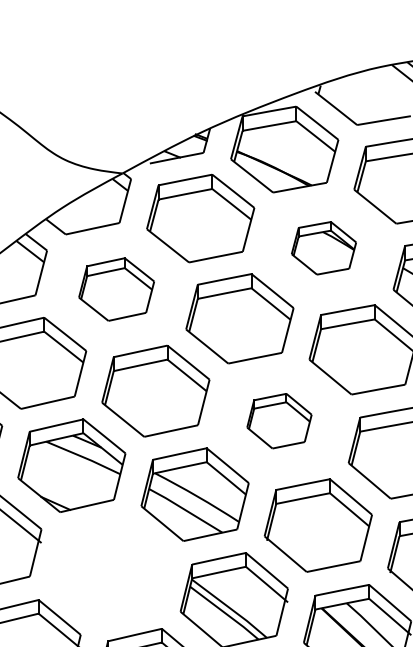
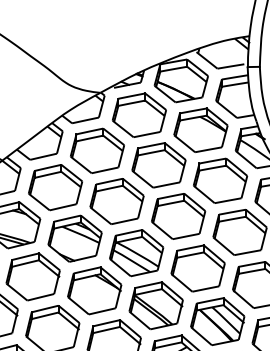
part: (323, 246) -> (200, 129), size x1.67
part: (116, 288) -> (97, 150), size x1.43
part: (279, 421) -> (178, 216), size x1.67
part: (110, 569) -> (94, 290), added

